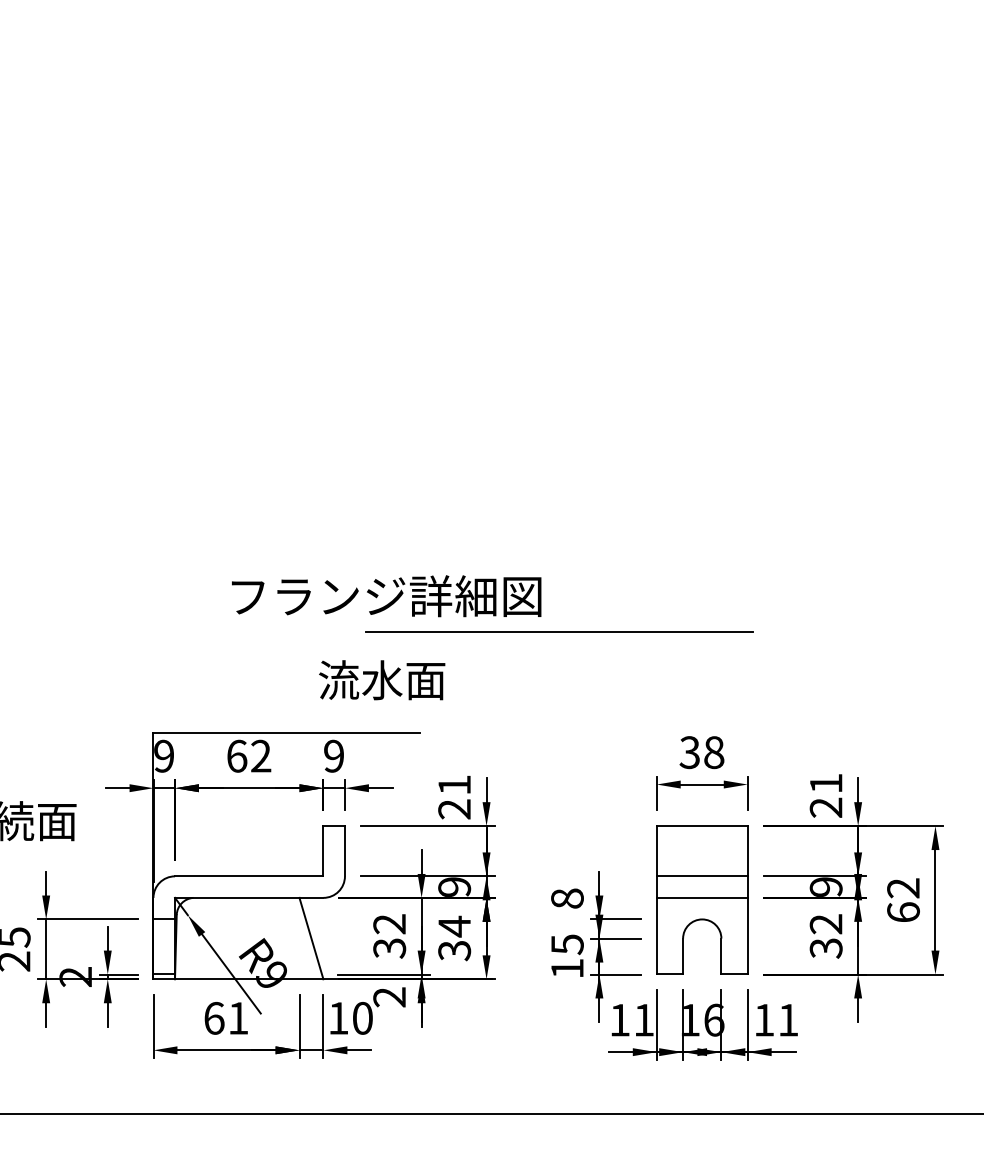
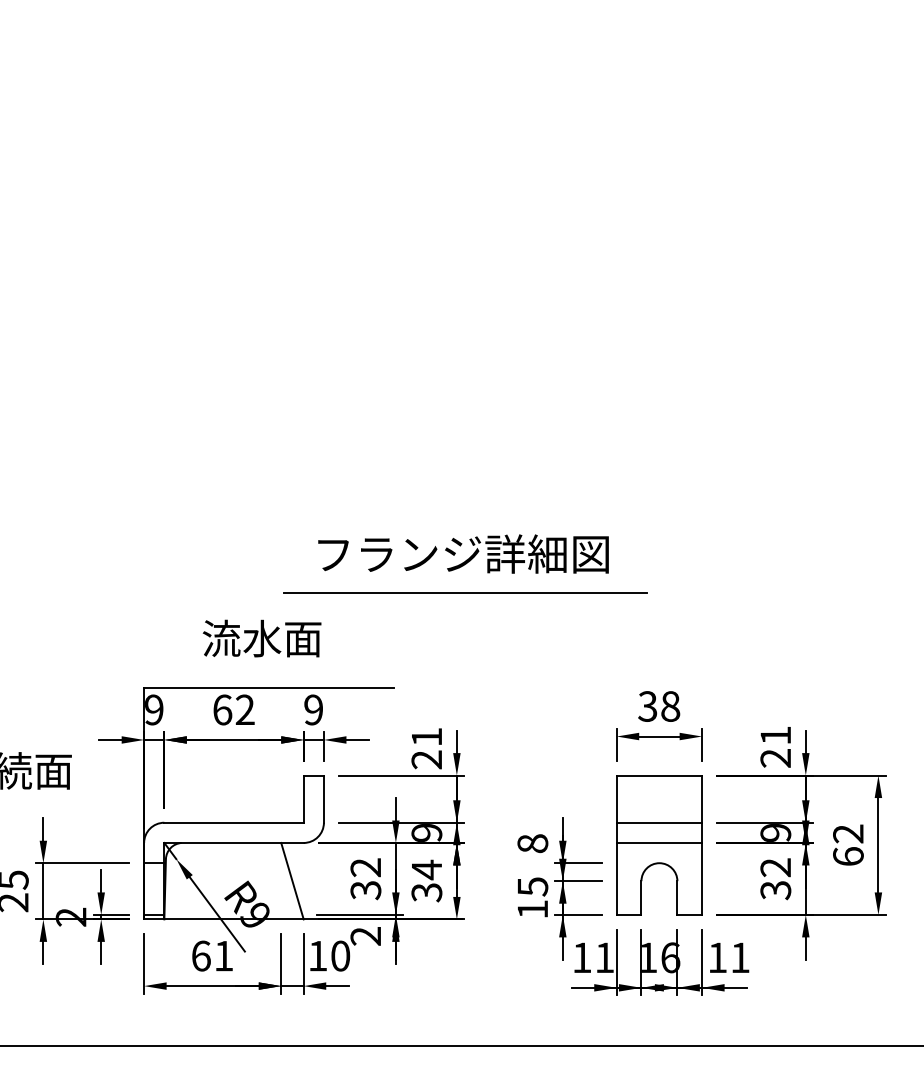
text: (386, 596) -> (463, 554), moved
line: (559, 631) -> (465, 592), moved
text: (382, 680) -> (262, 638), moved

